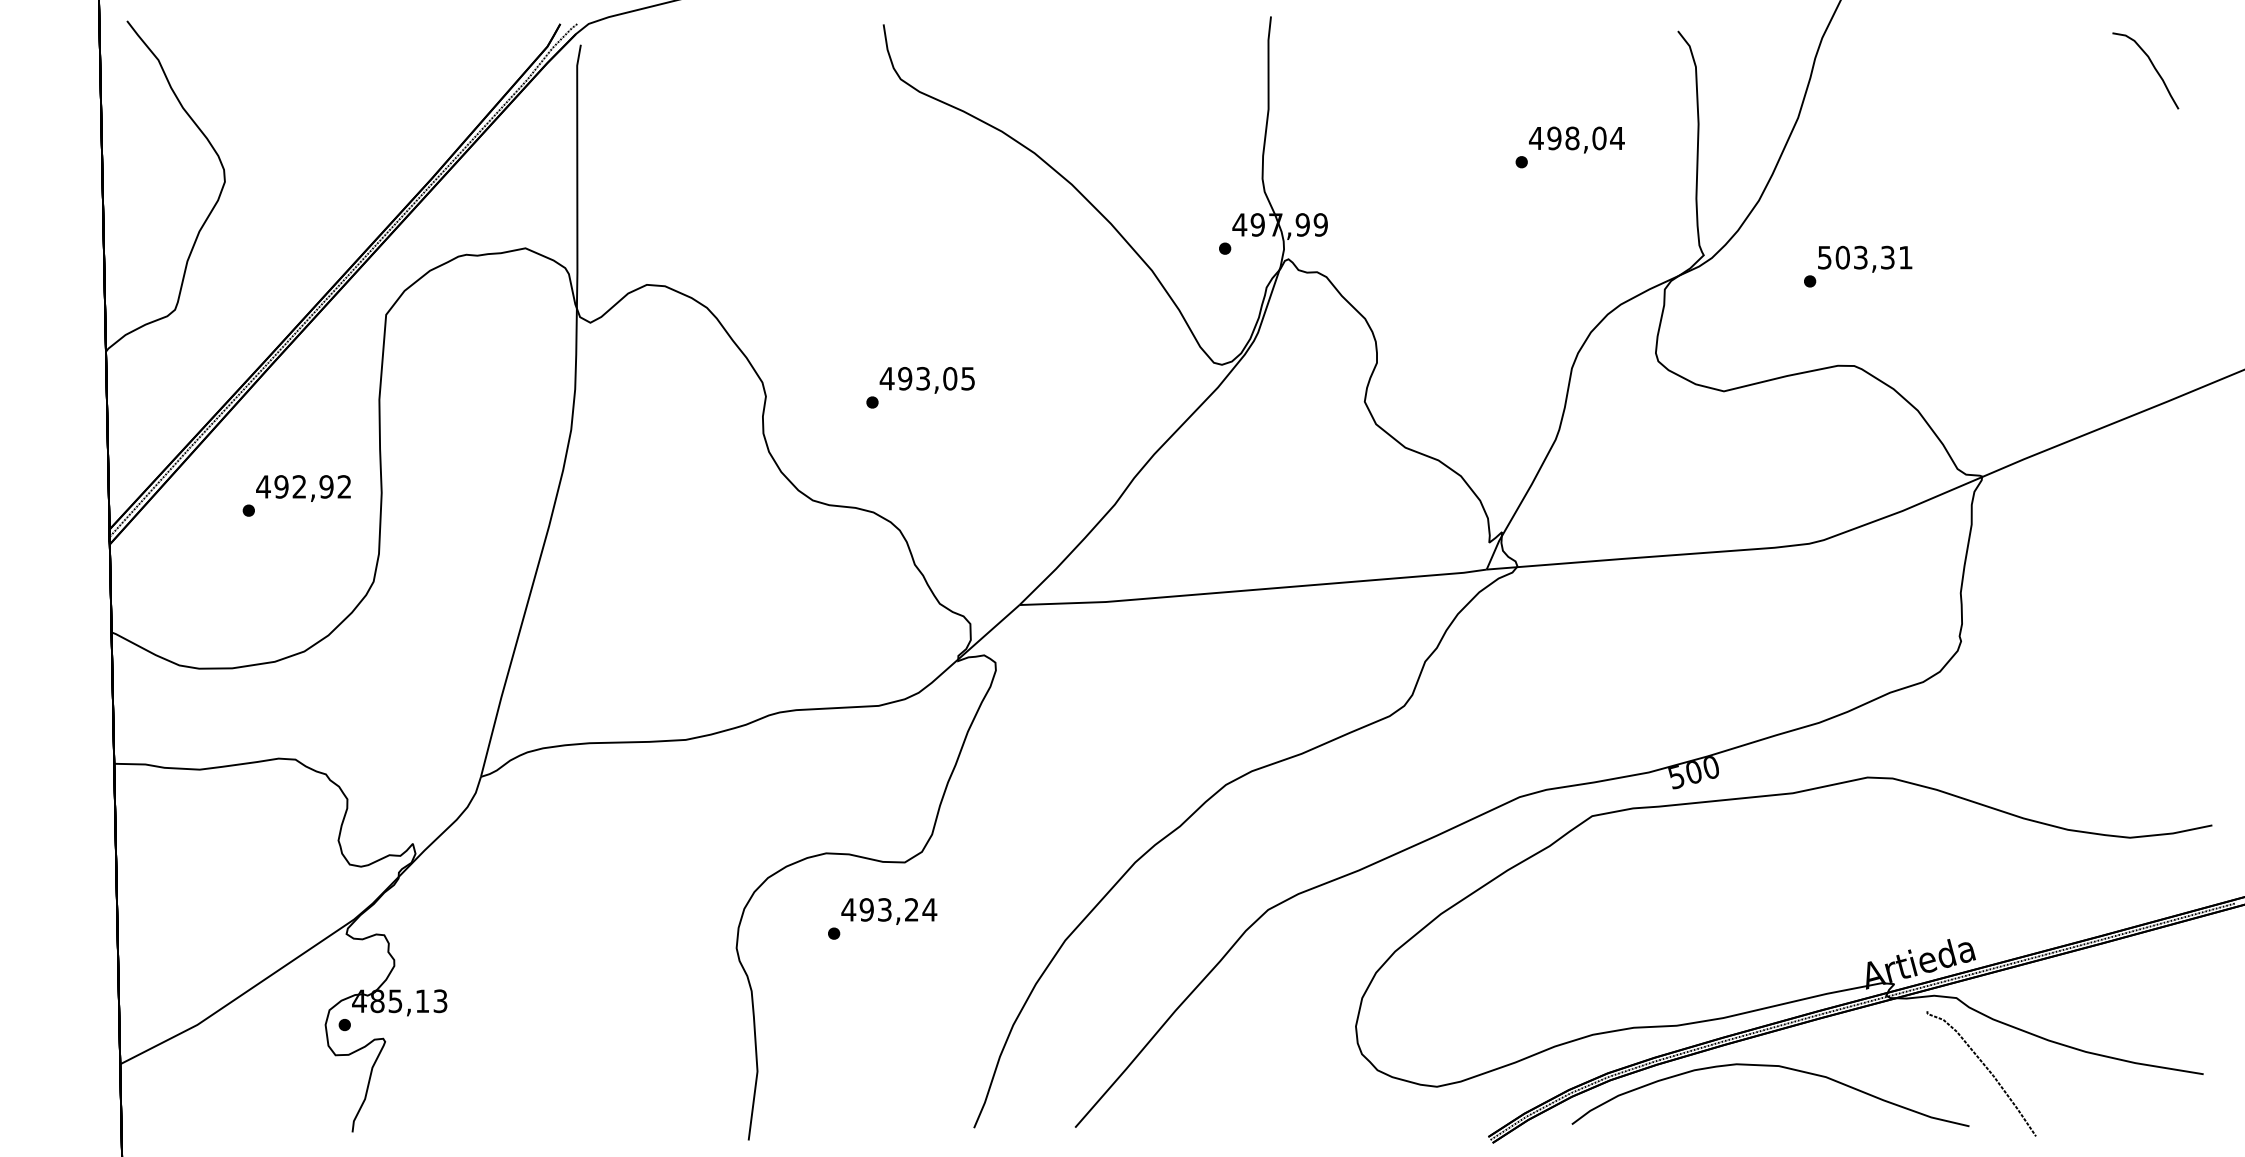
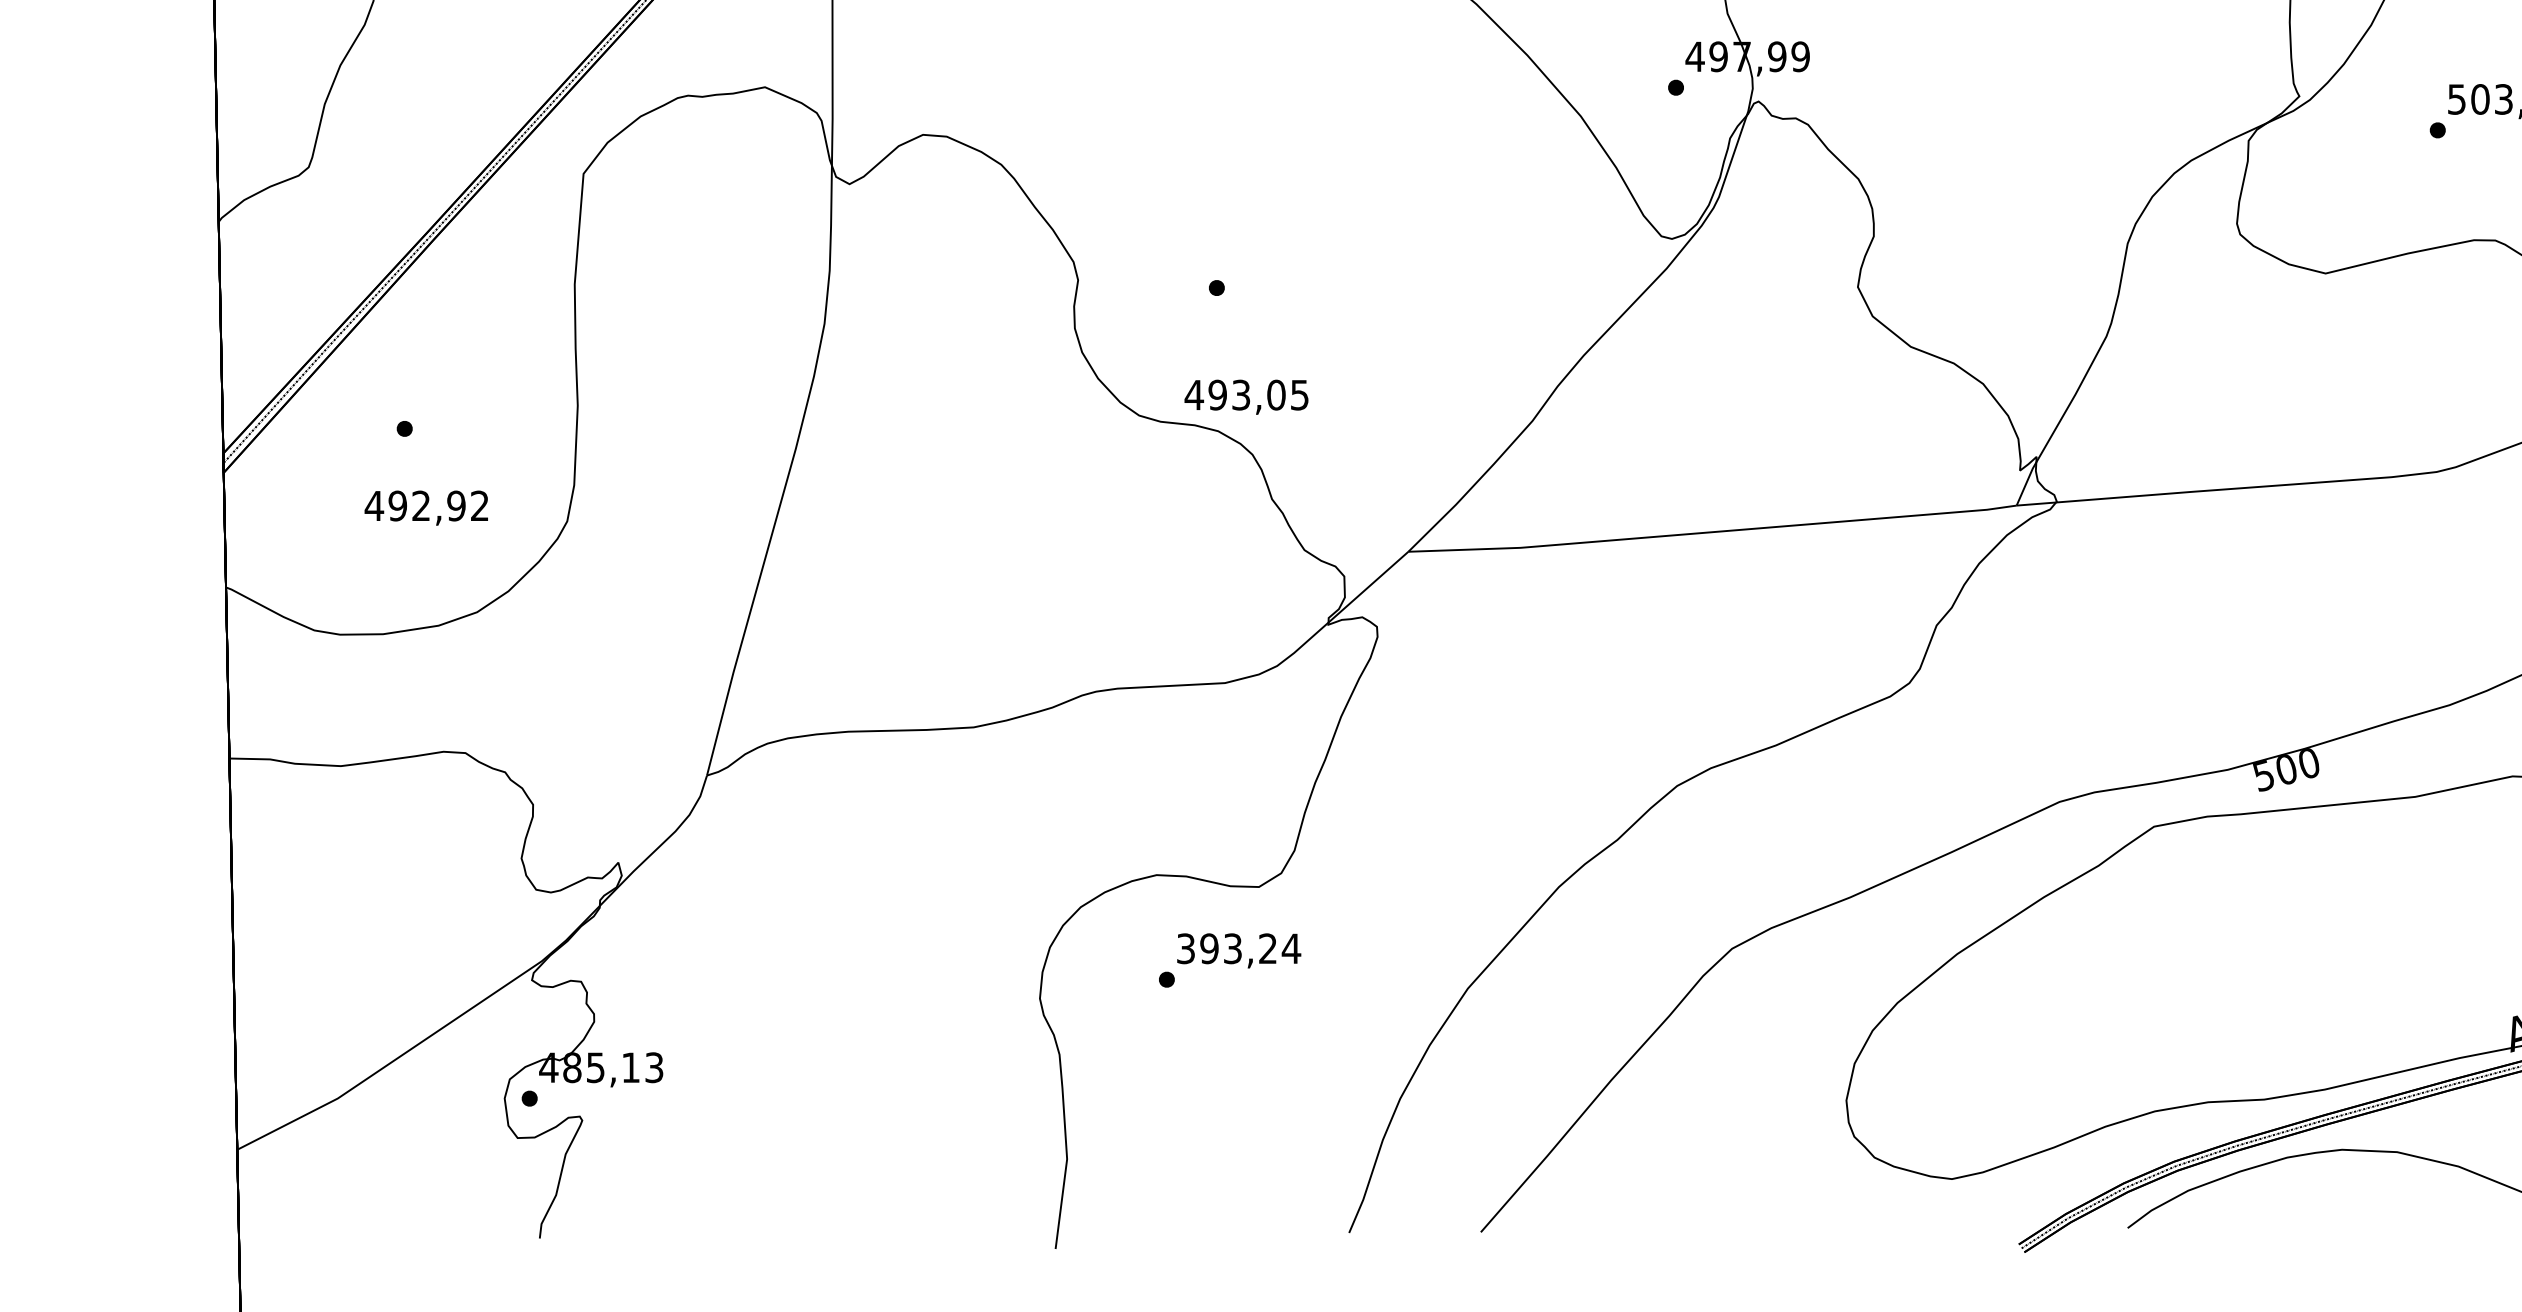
text: (926, 380) -> (1245, 397), moved
text: (303, 488) -> (426, 508), moved
text: (848, 909) -> (1185, 948), 493,24 -> 393,24

